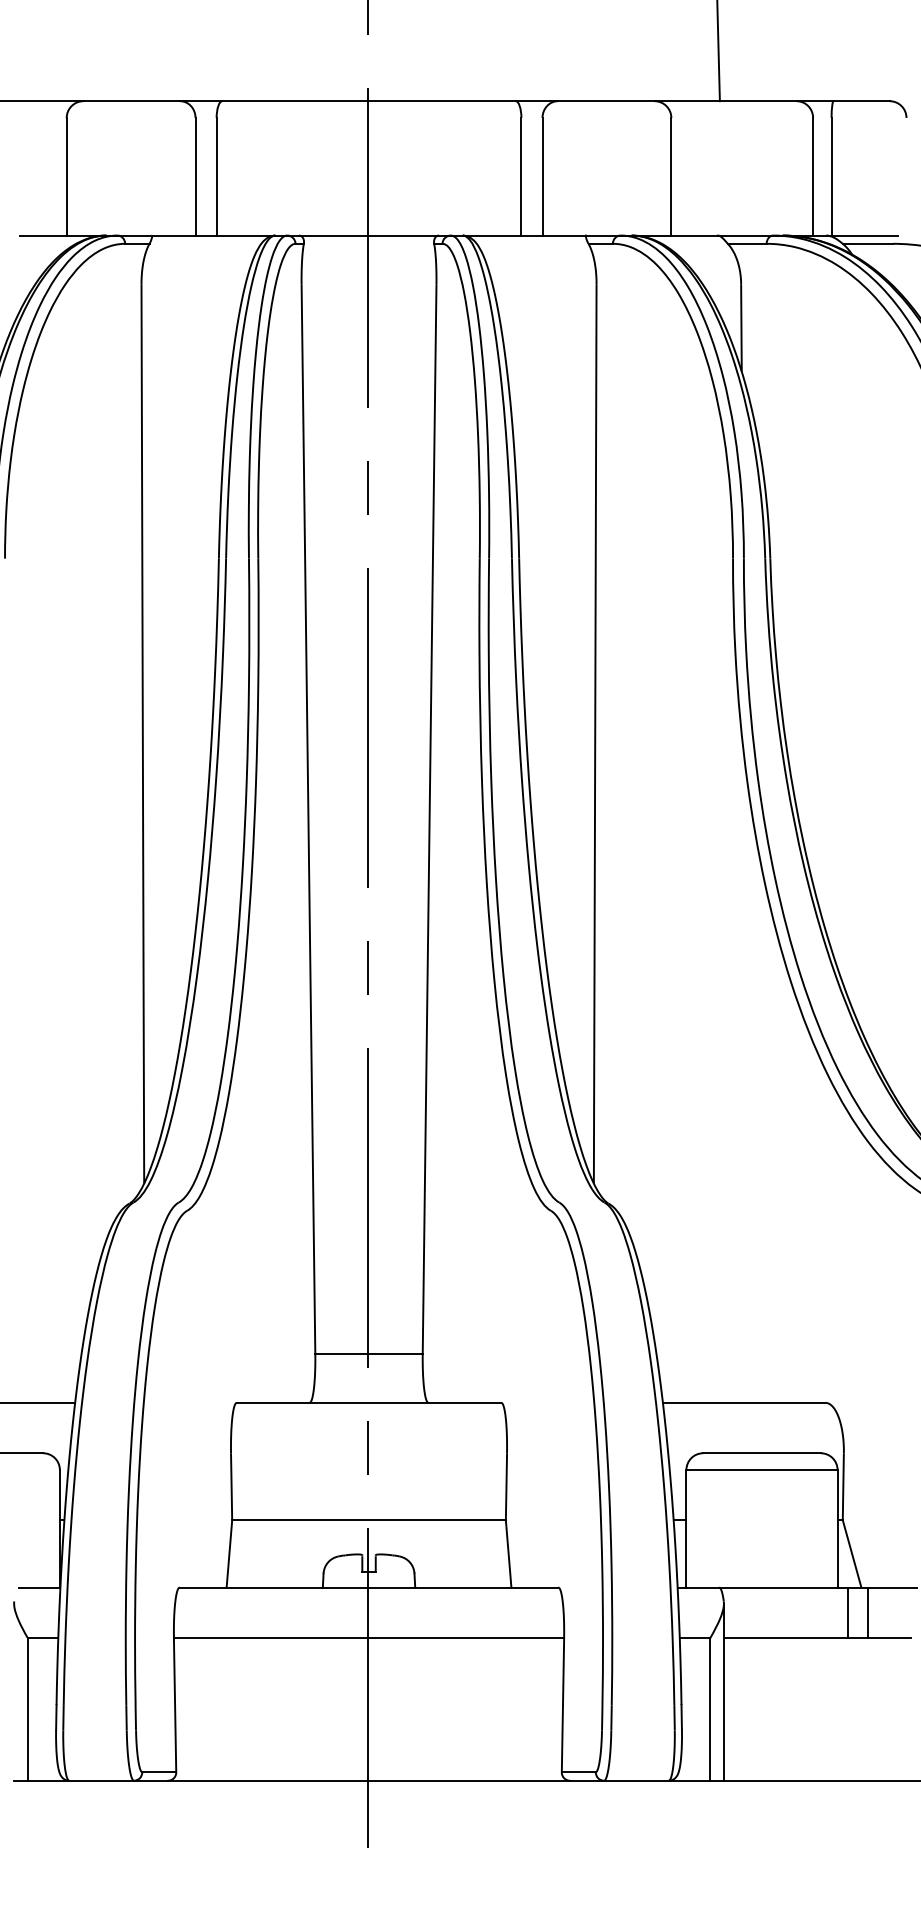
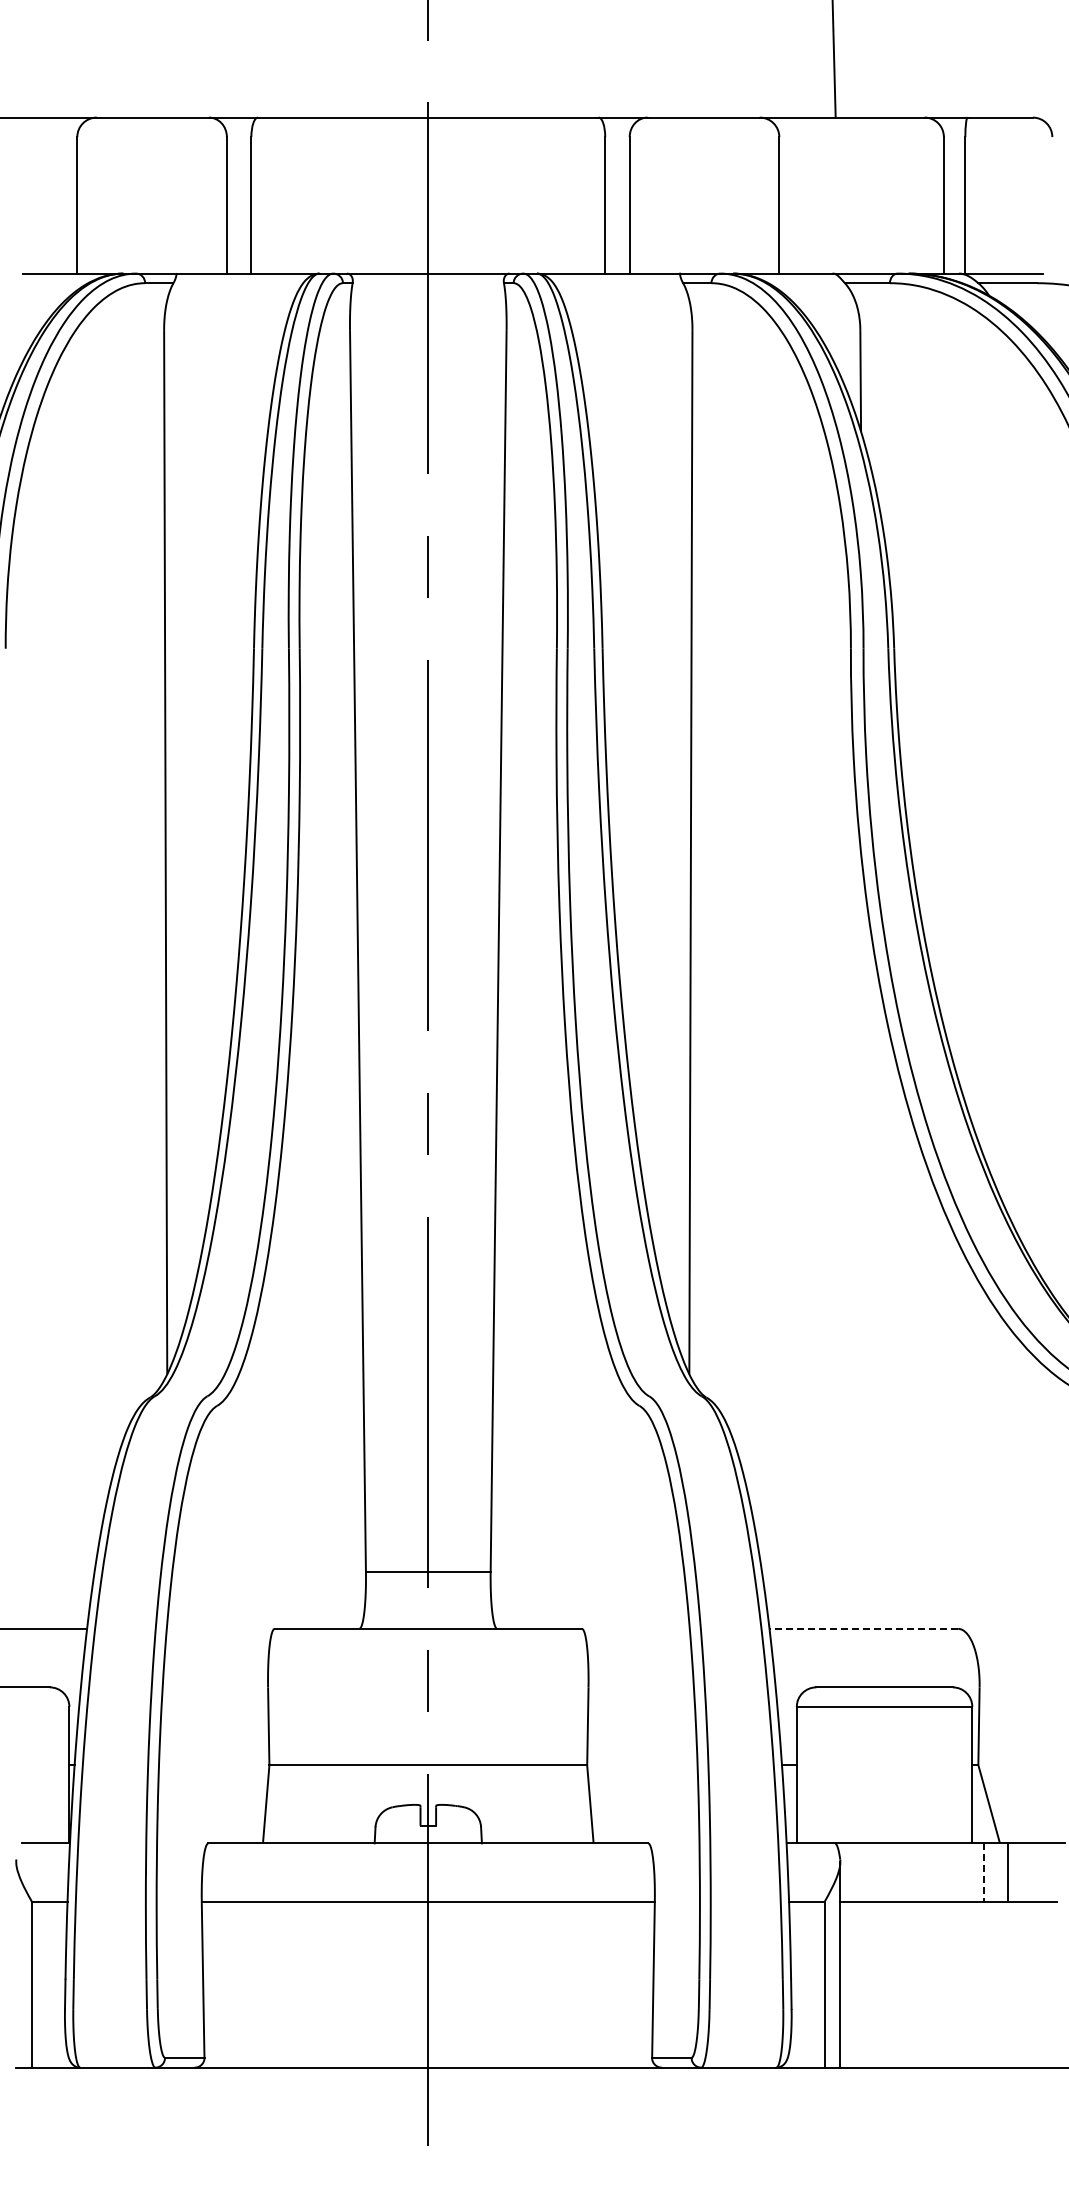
line: (743, 1402) -> (863, 1628), solid -> dashed
line: (847, 1613) -> (983, 1873), solid -> dashed

